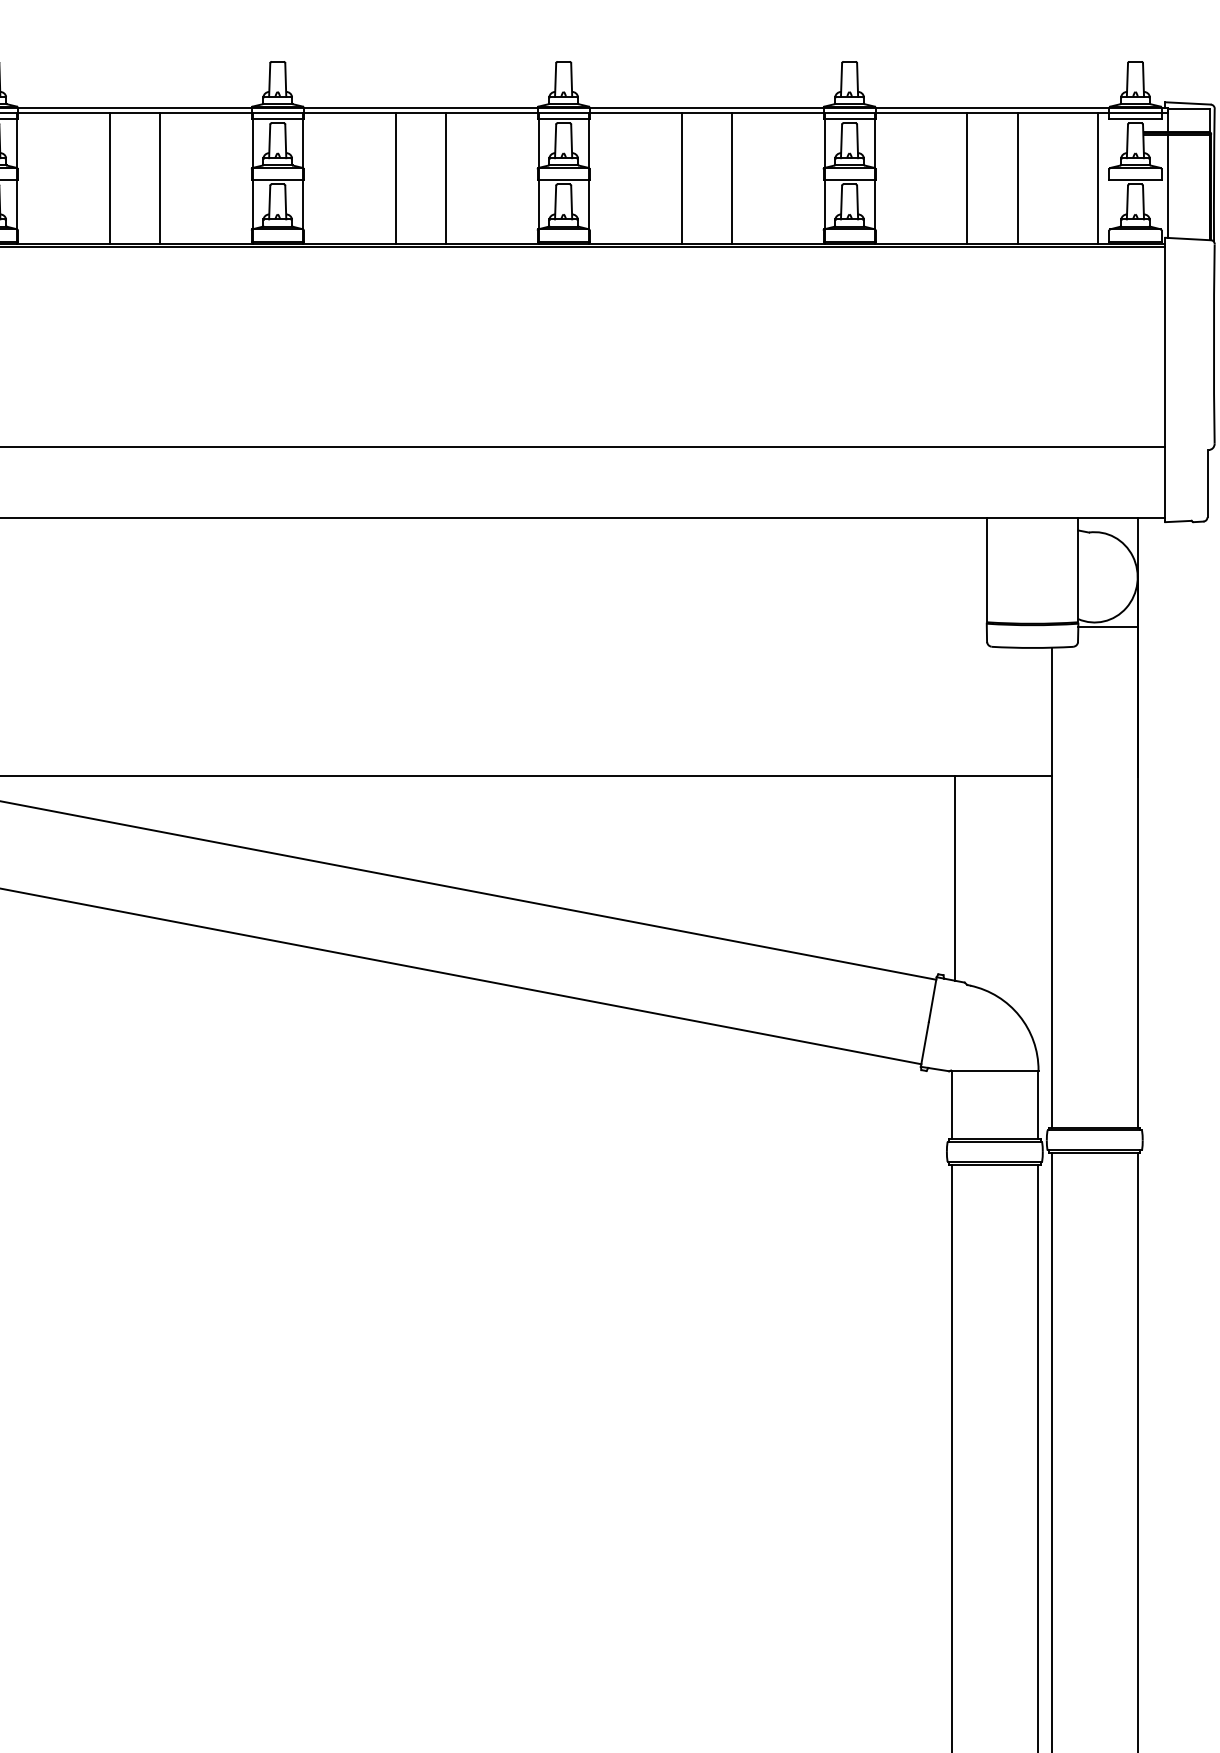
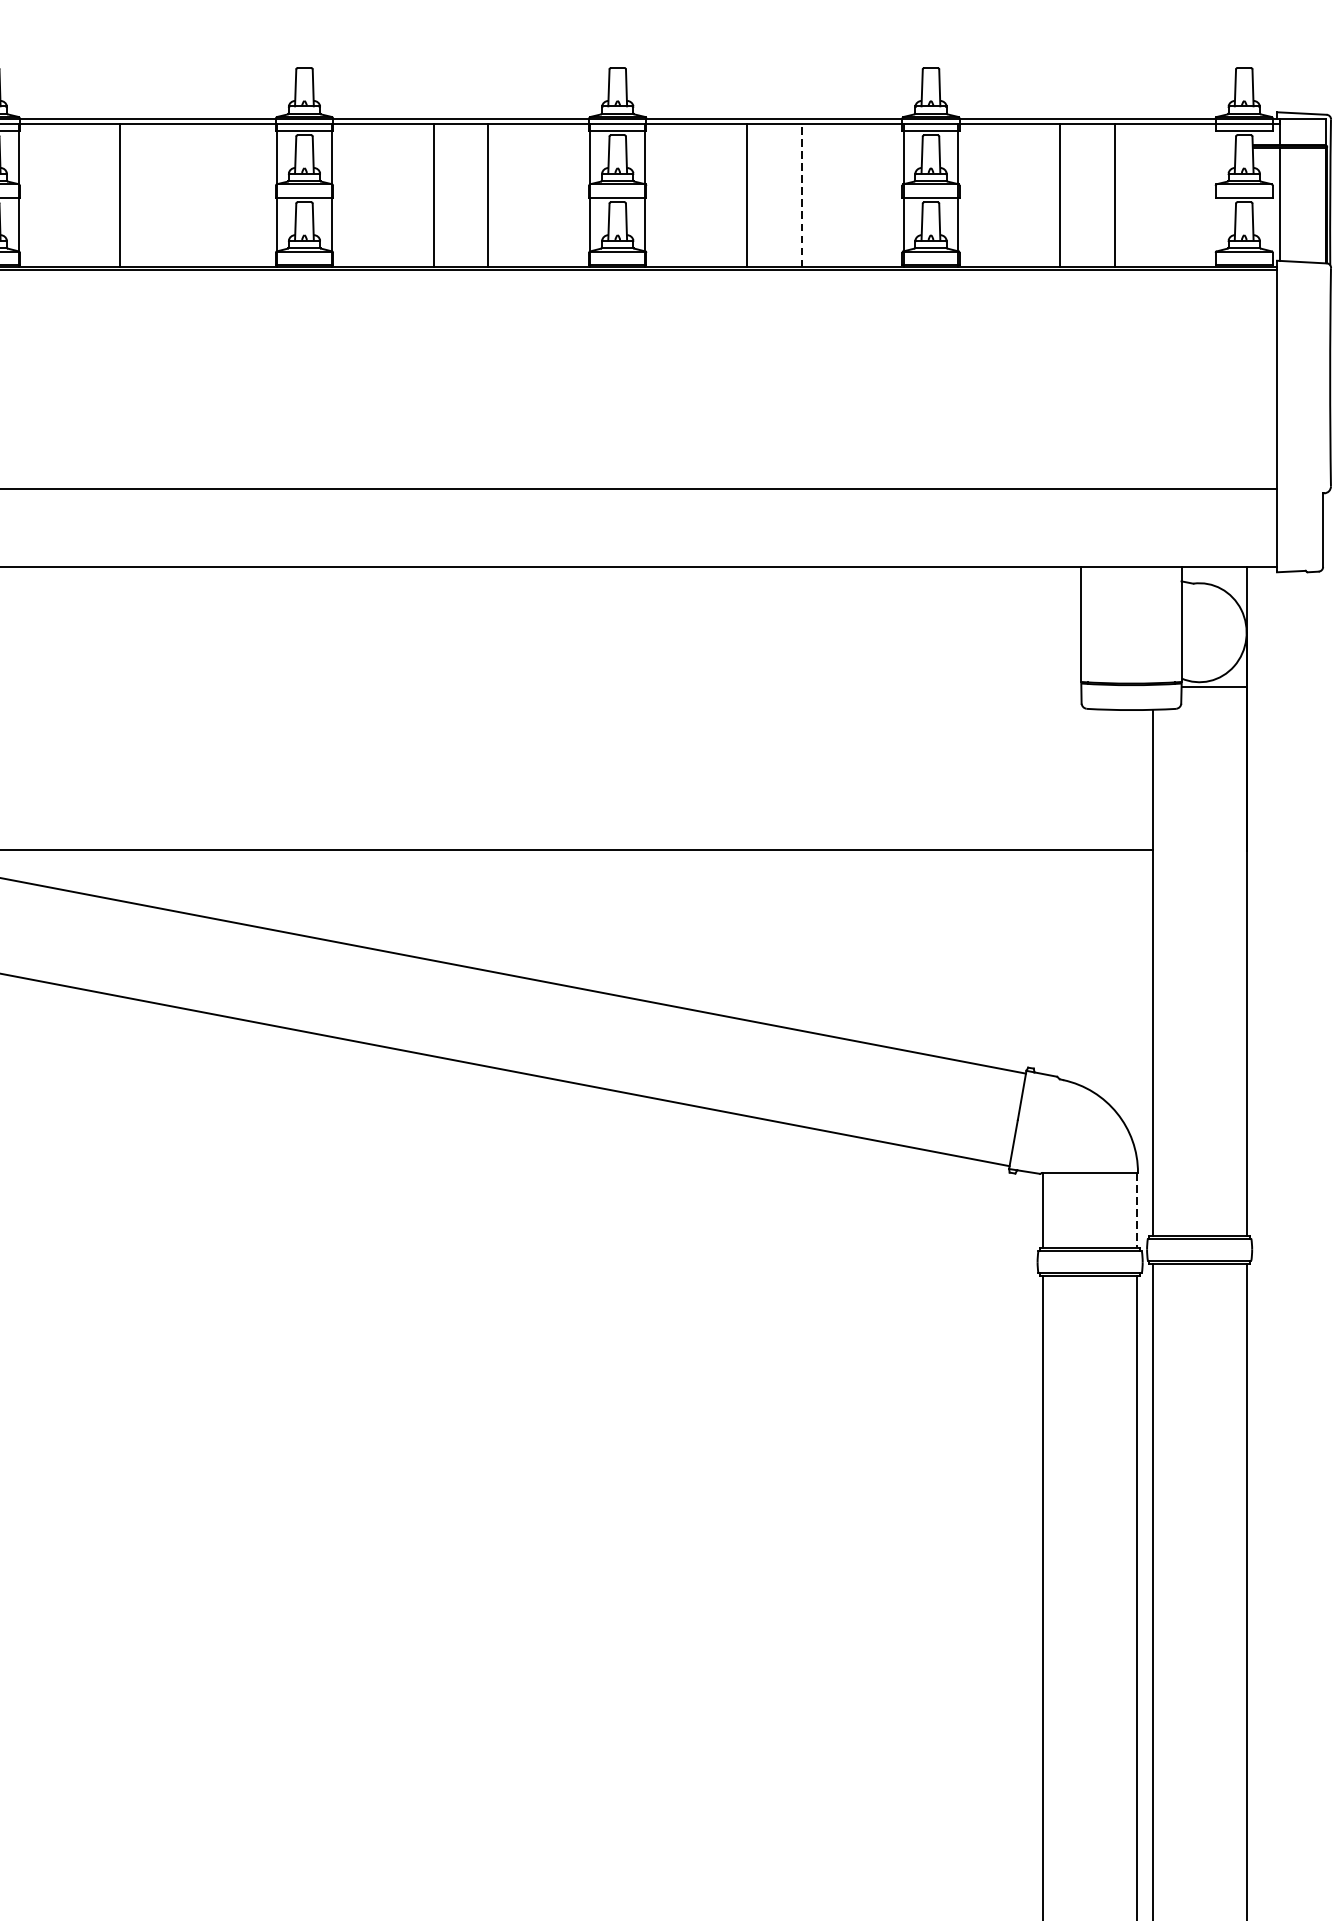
line: (159, 178) -> (174, 195), removed
line: (731, 178) -> (801, 195), solid -> dashed
line: (1097, 178) -> (1202, 195), removed
line: (955, 877) -> (1047, 961), removed
line: (1037, 1105) -> (1136, 1211), solid -> dashed

